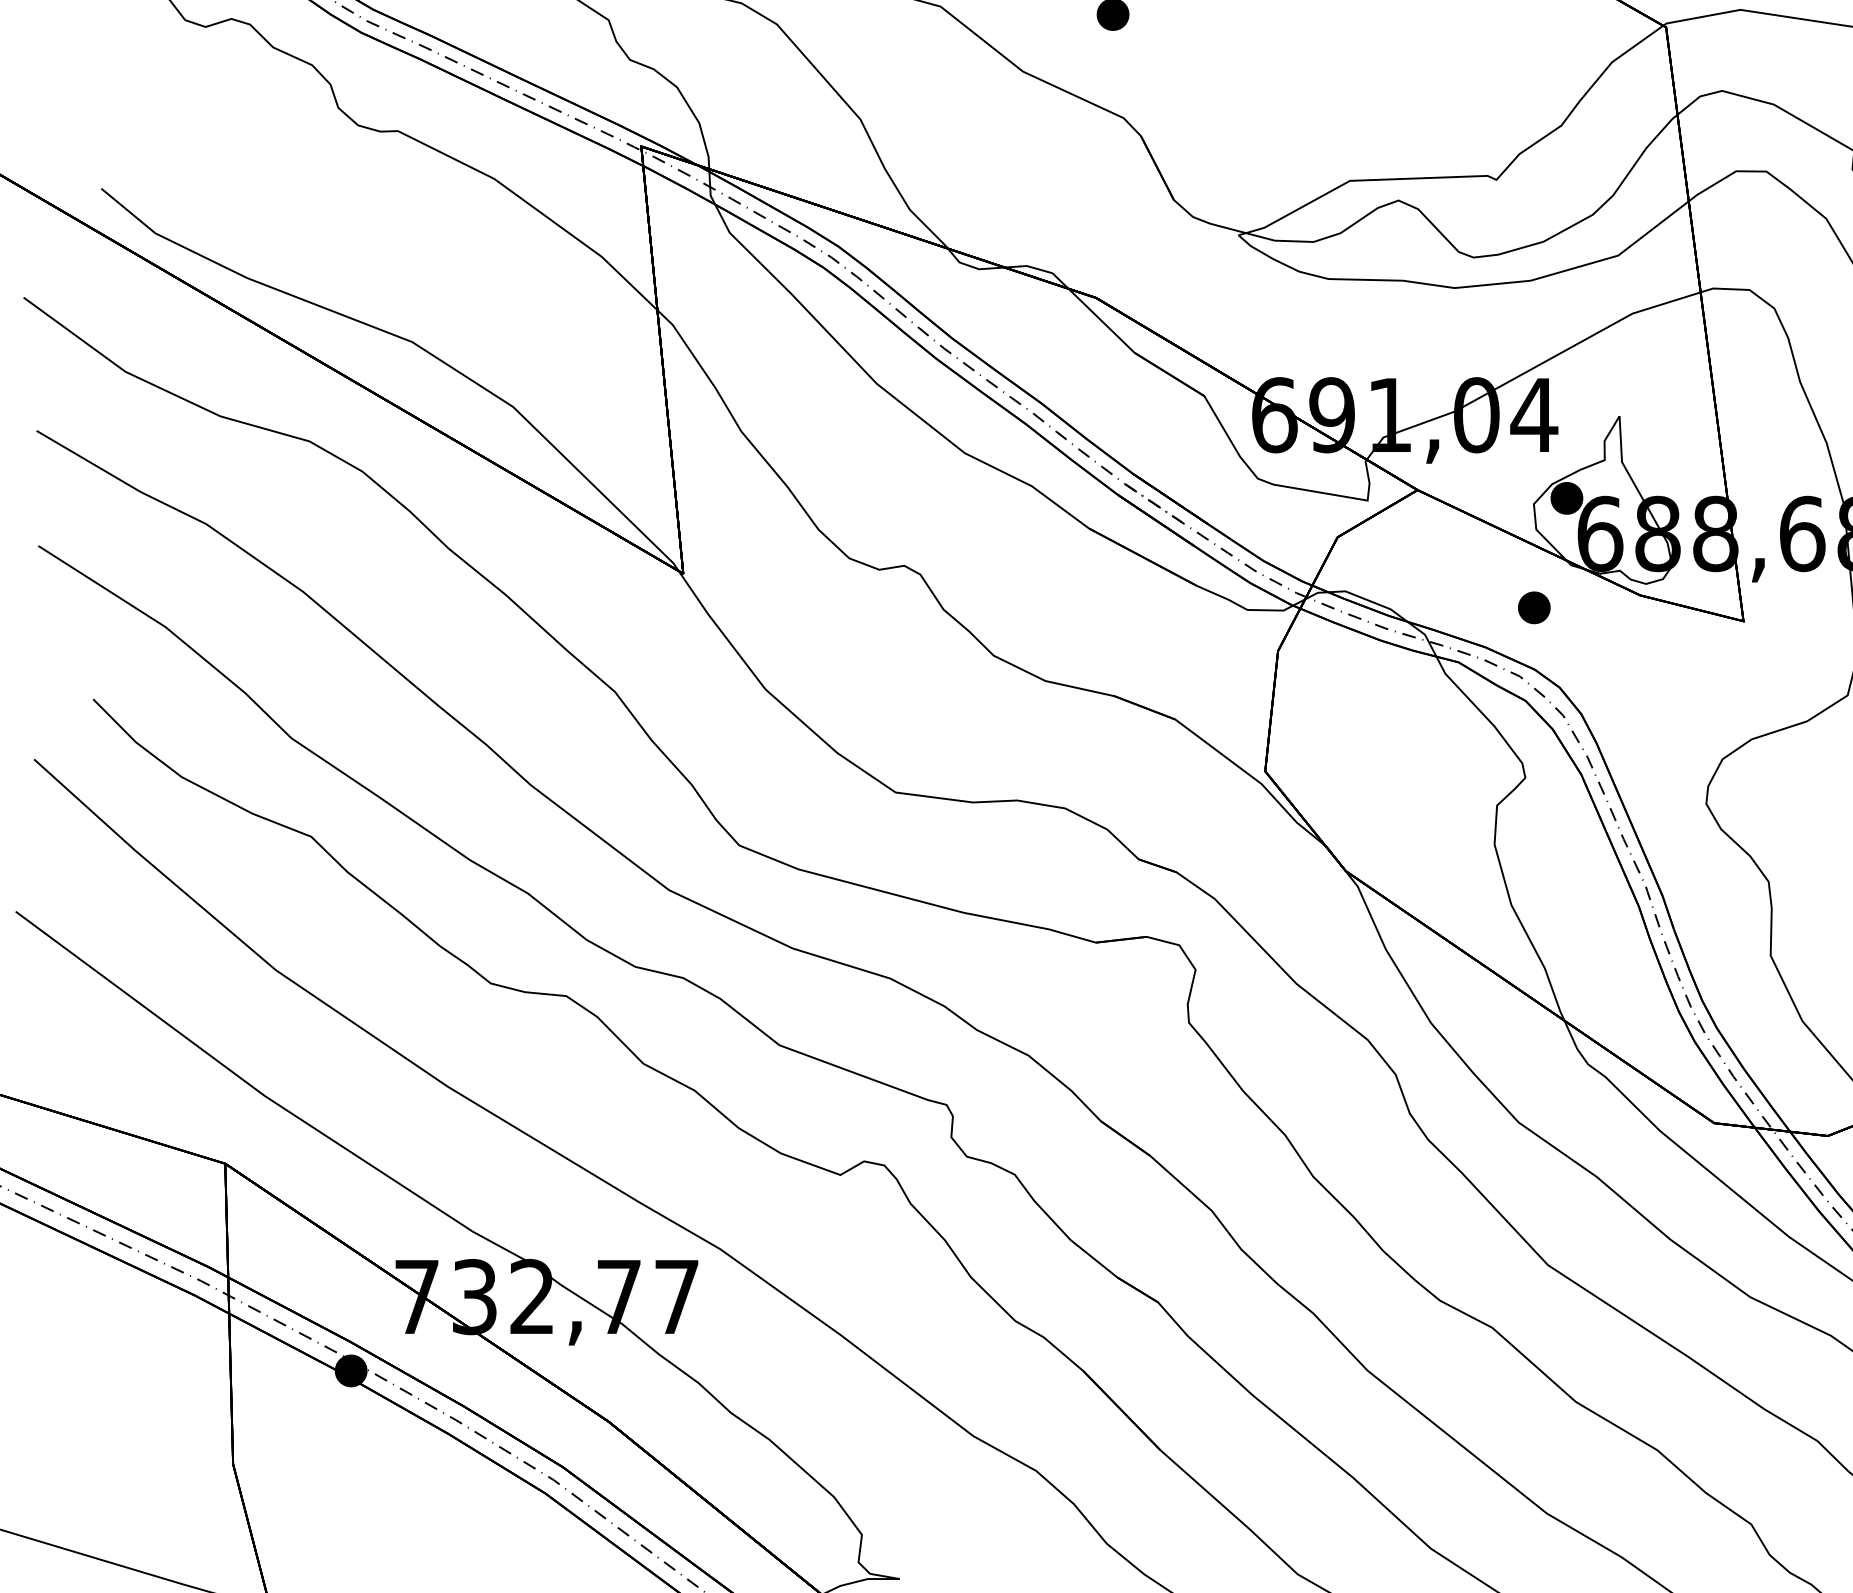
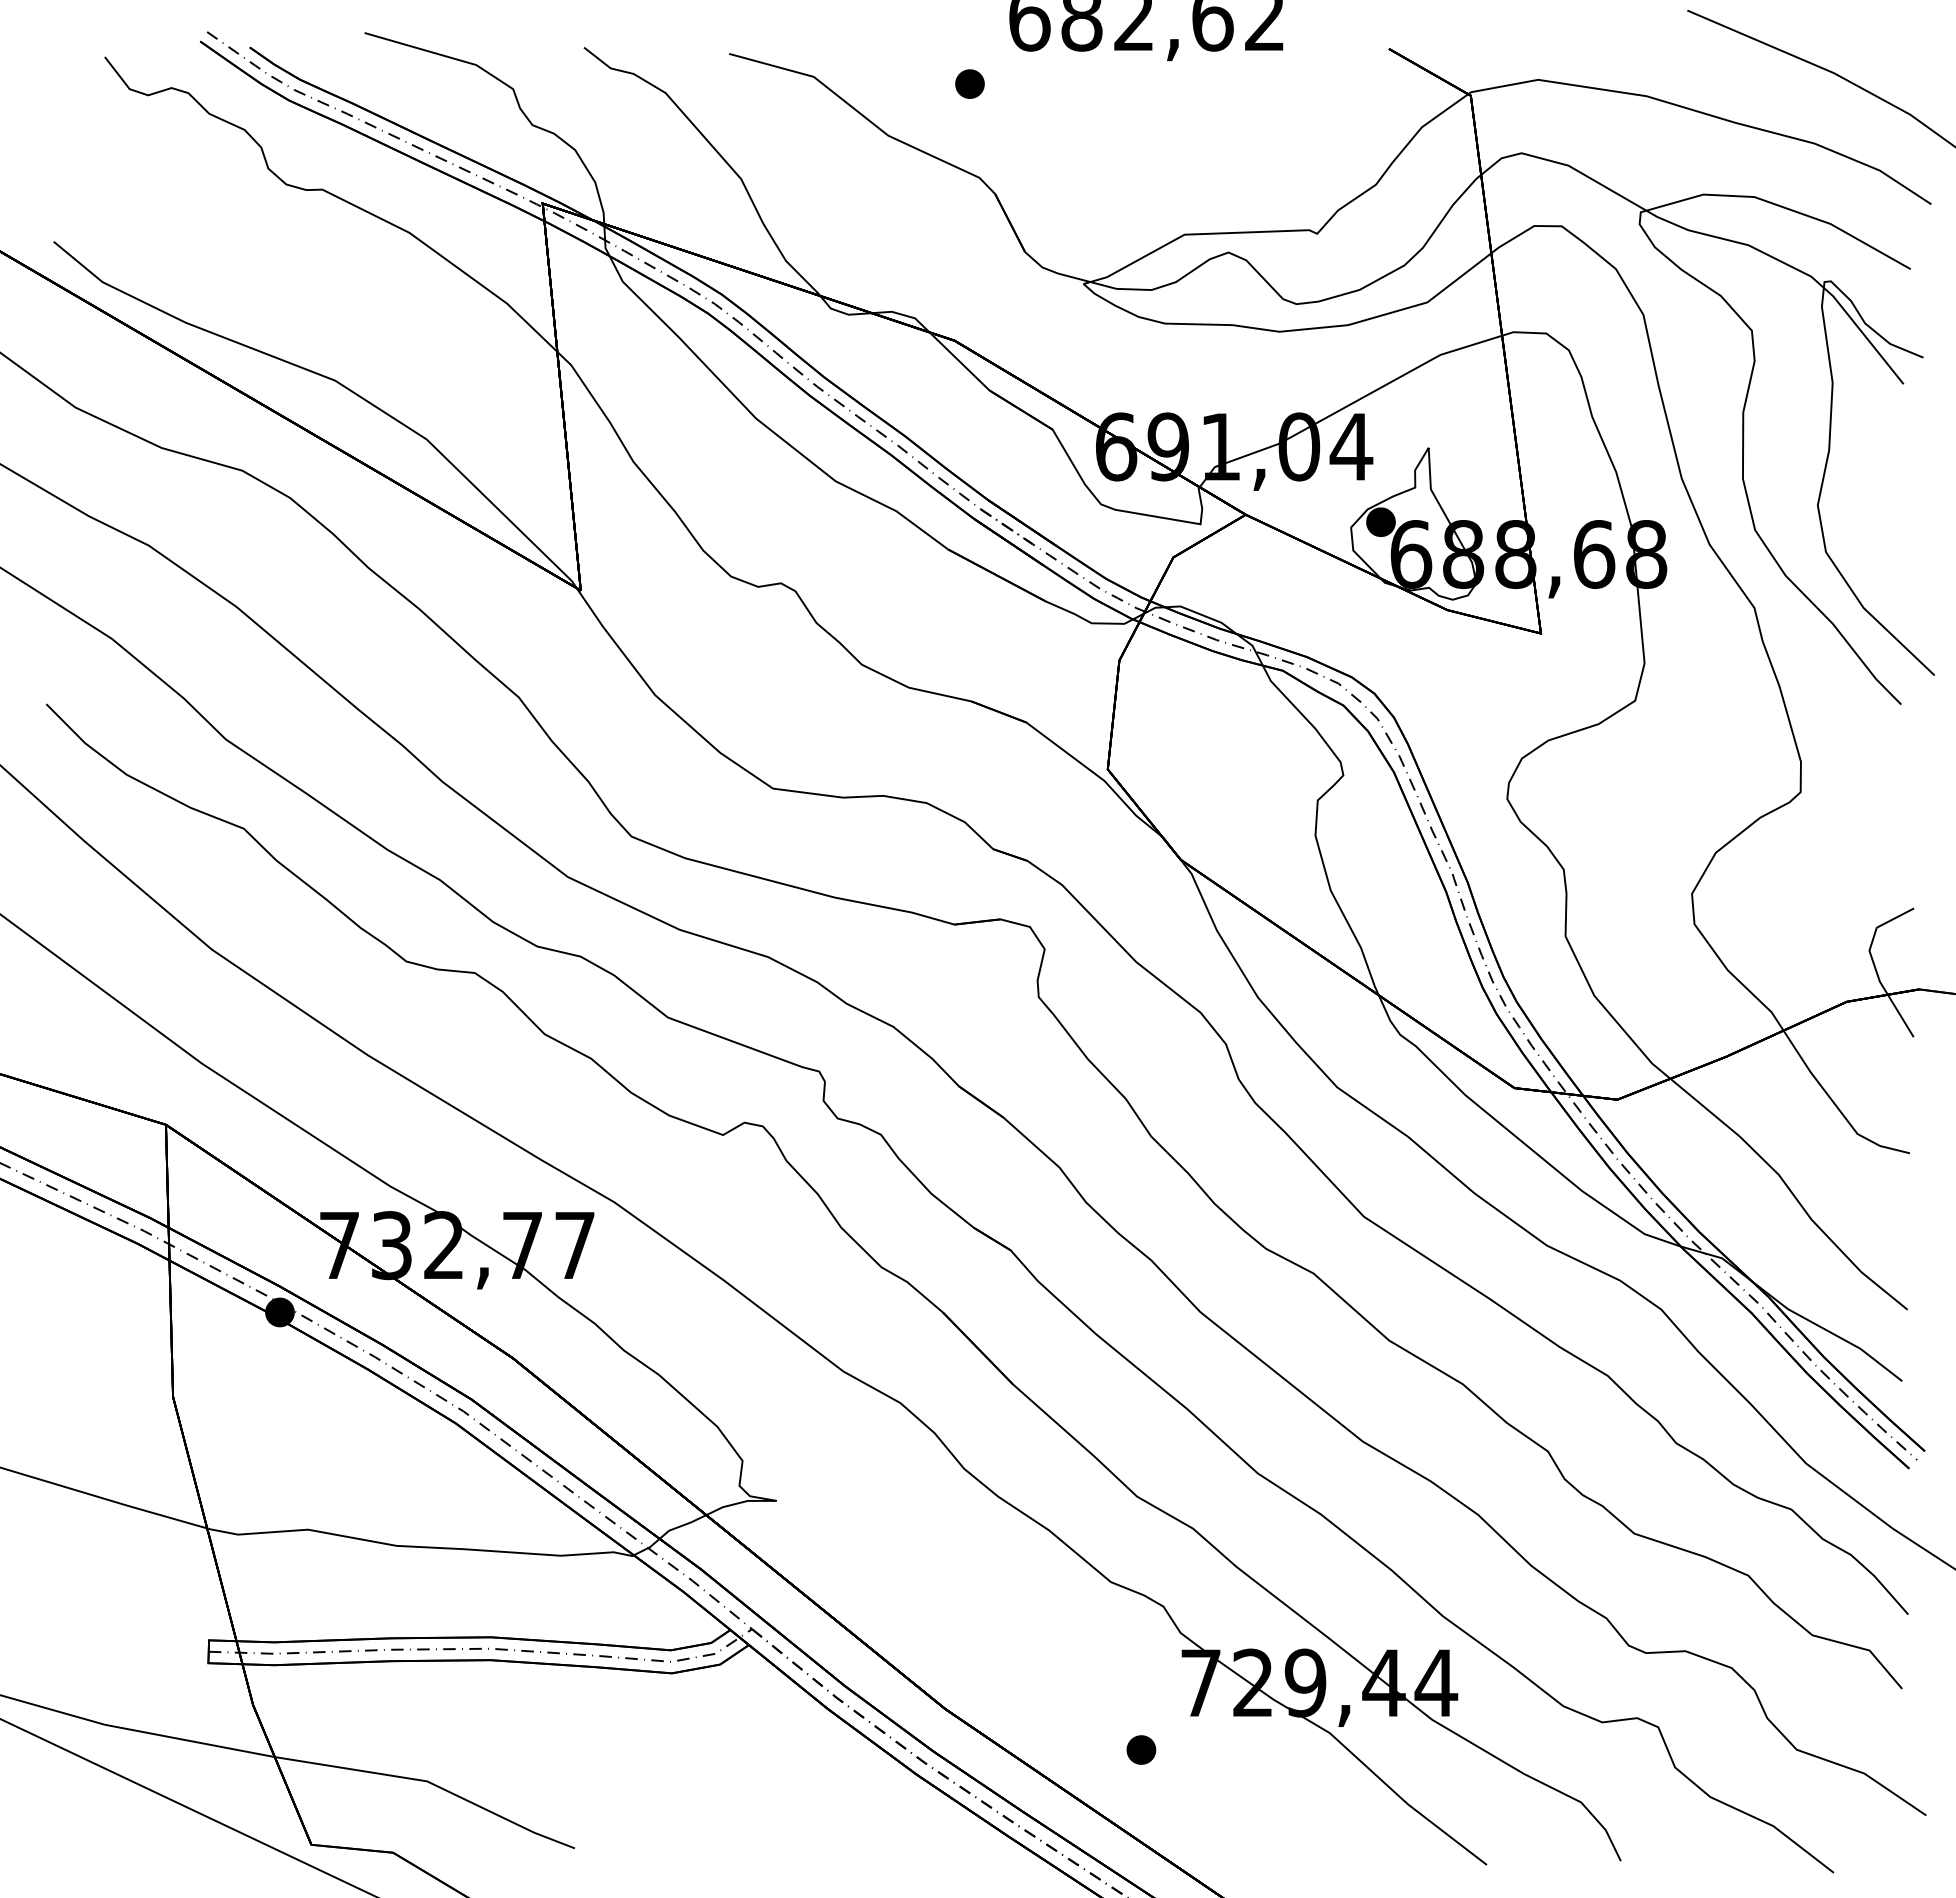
part: (1534, 607) -> (1351, 621), removed

